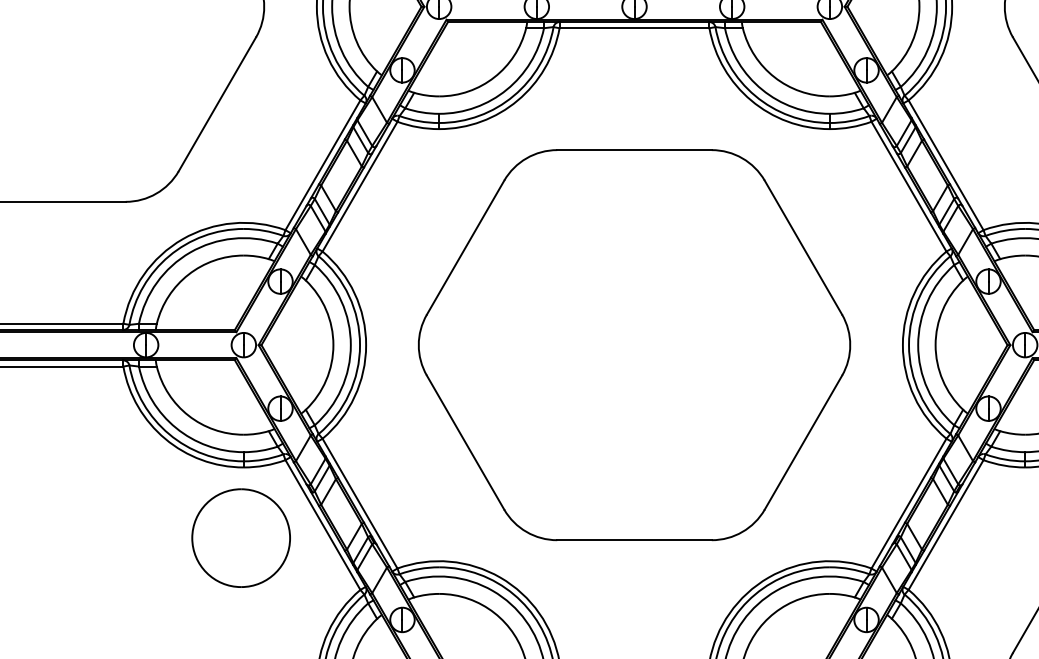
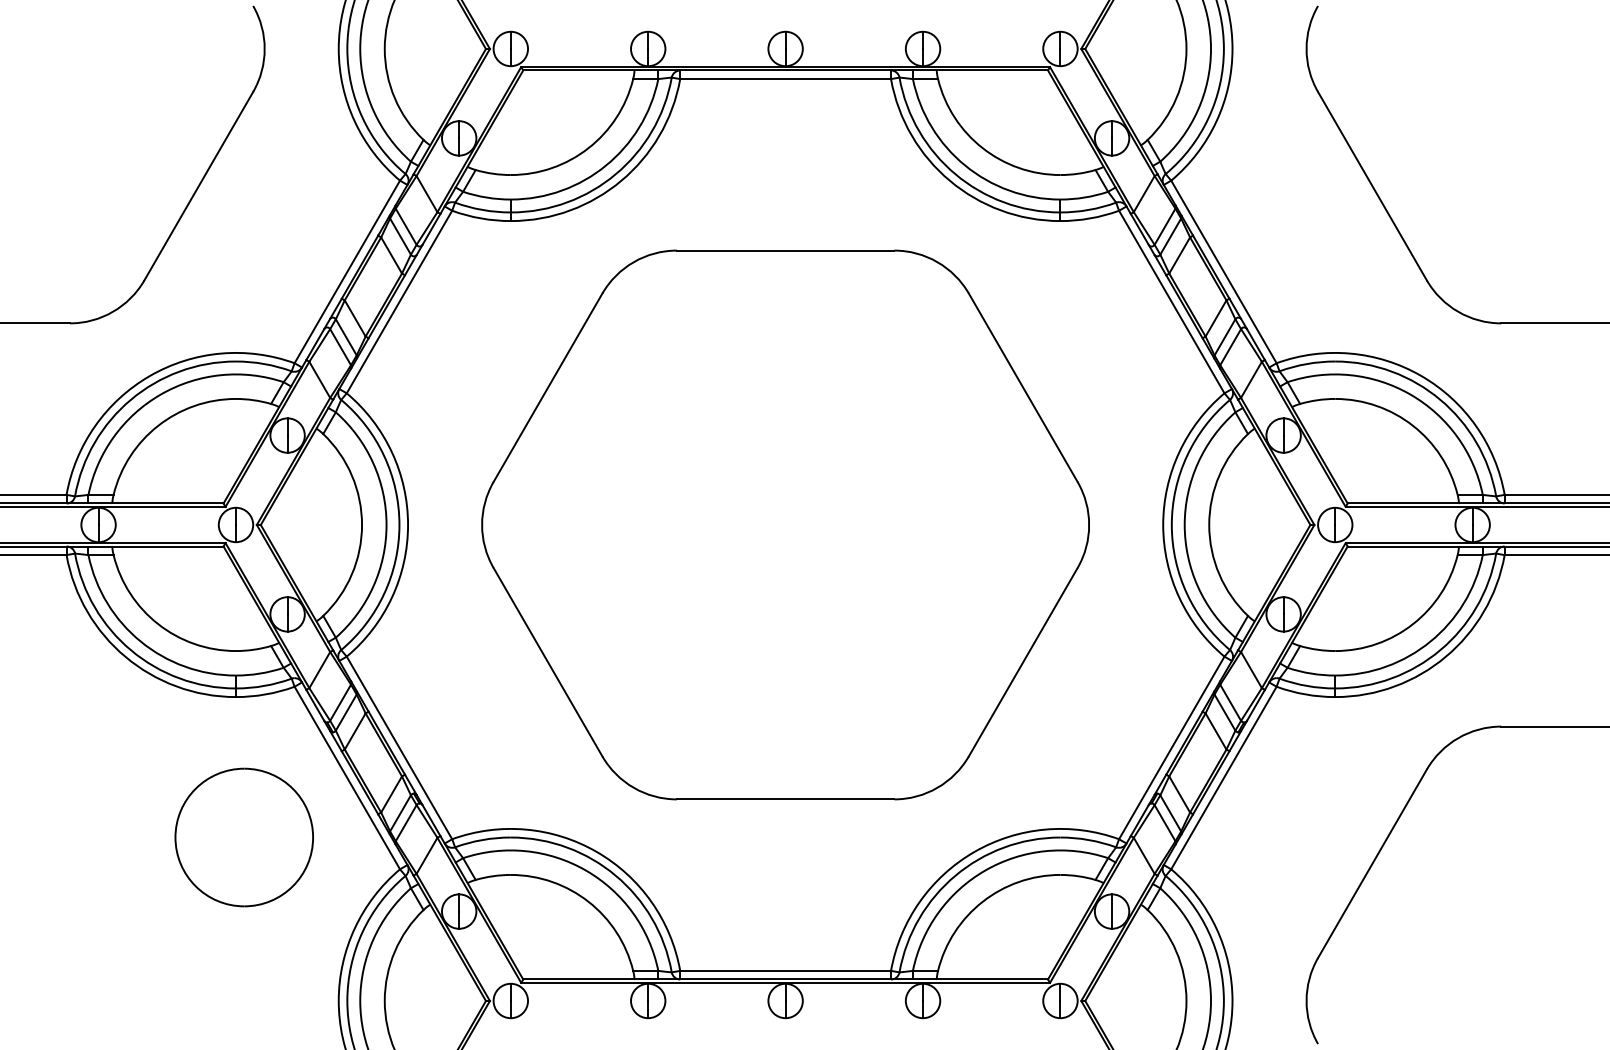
part: (240, 538) -> (243, 837), moved

